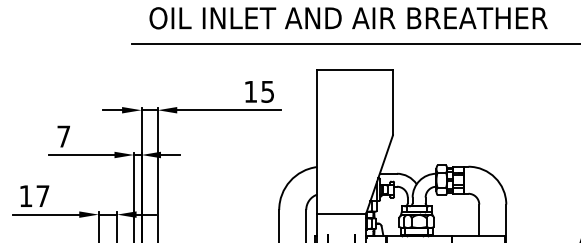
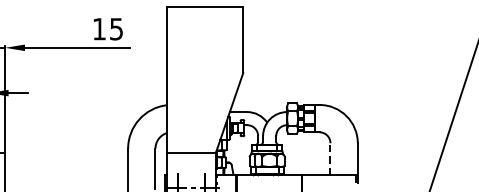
line: (479, 220) -> (330, 159), solid -> dashed

